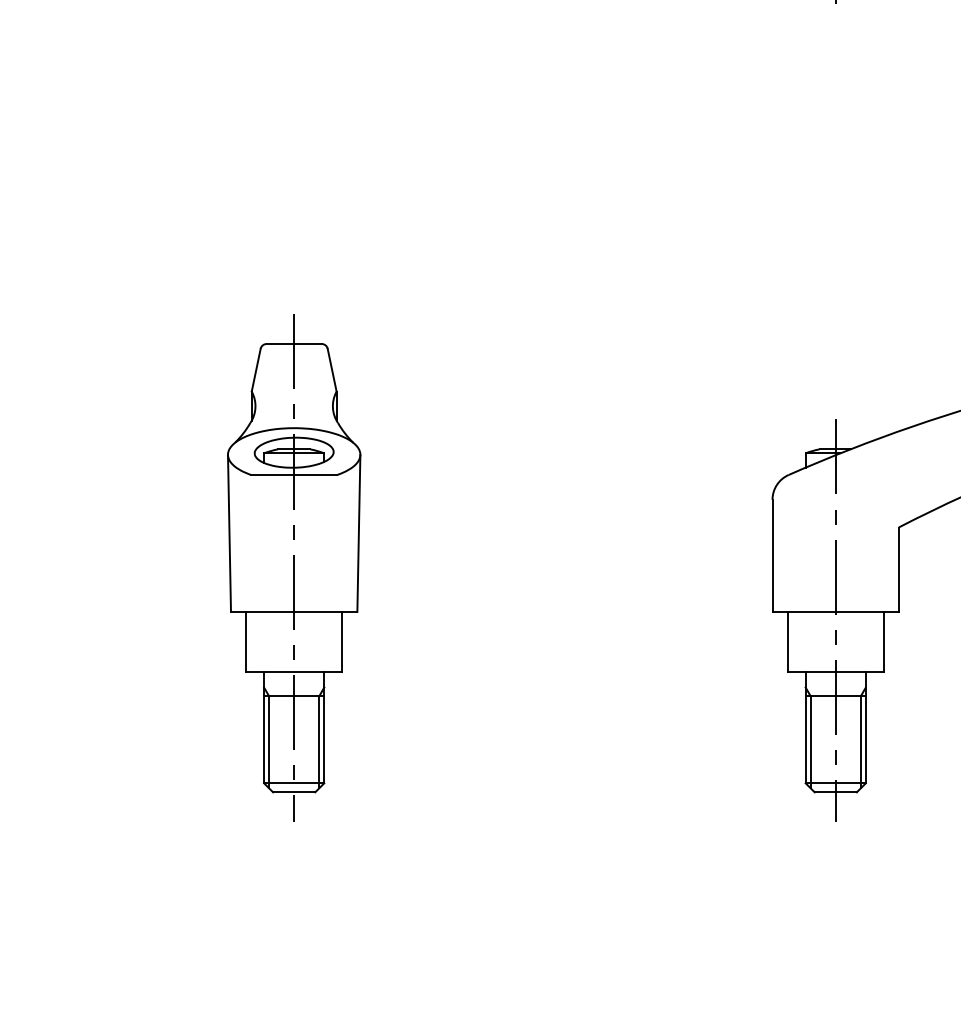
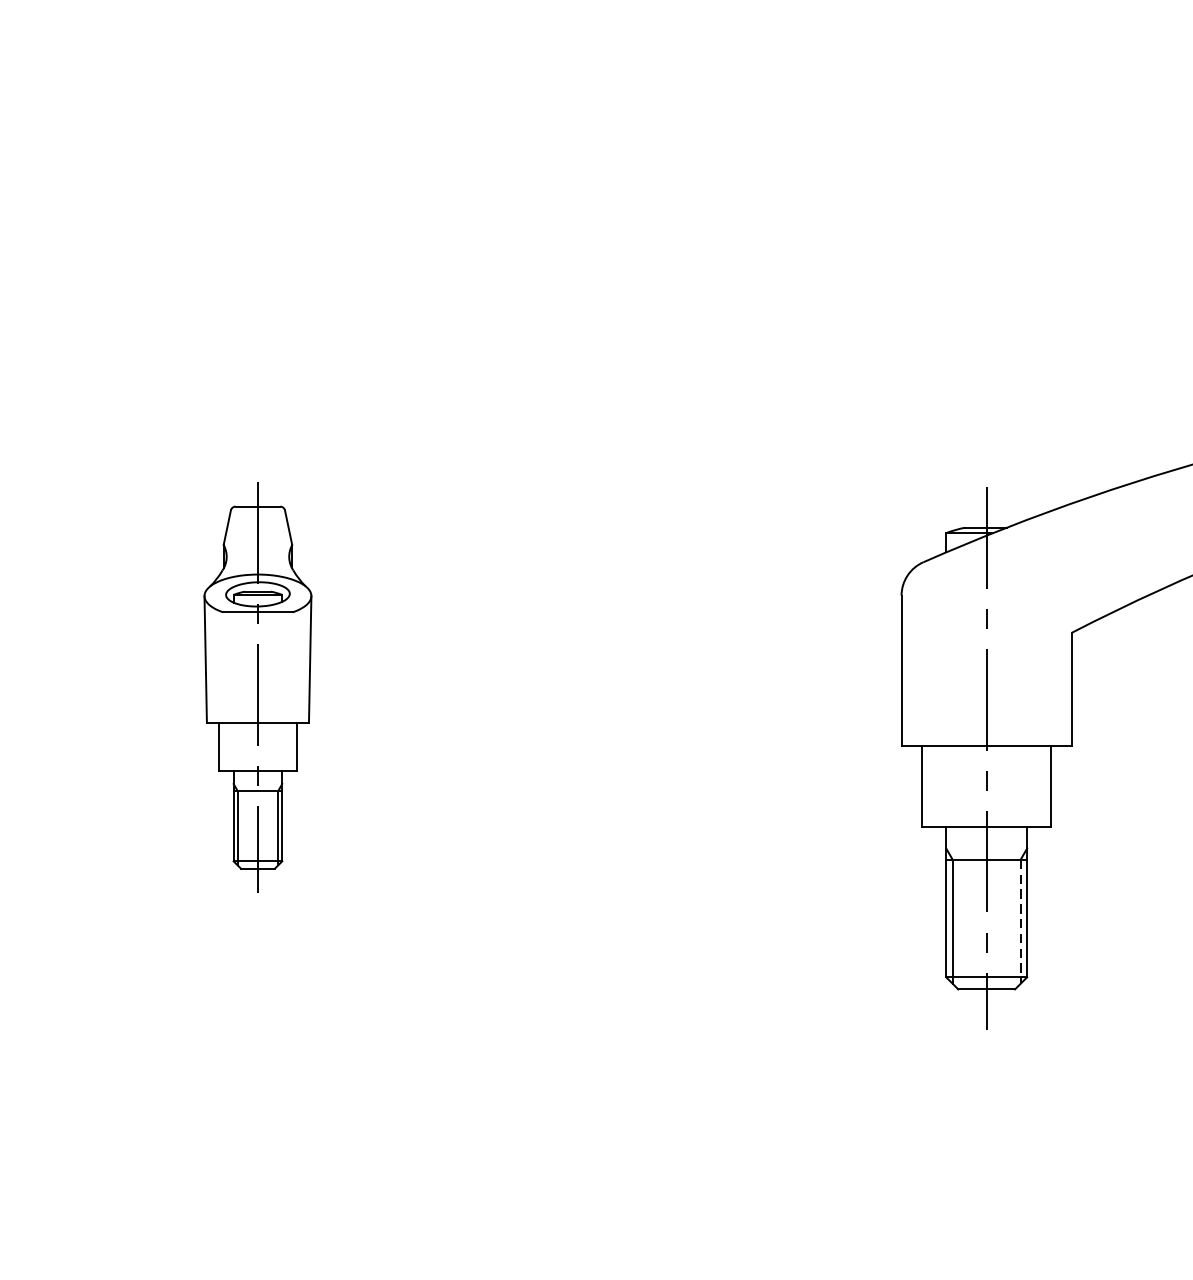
part: (294, 567) -> (258, 686), size x0.6
line: (860, 742) -> (1019, 922), solid -> dashed

